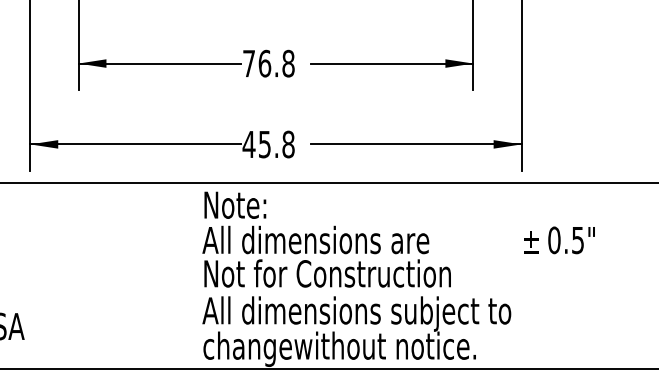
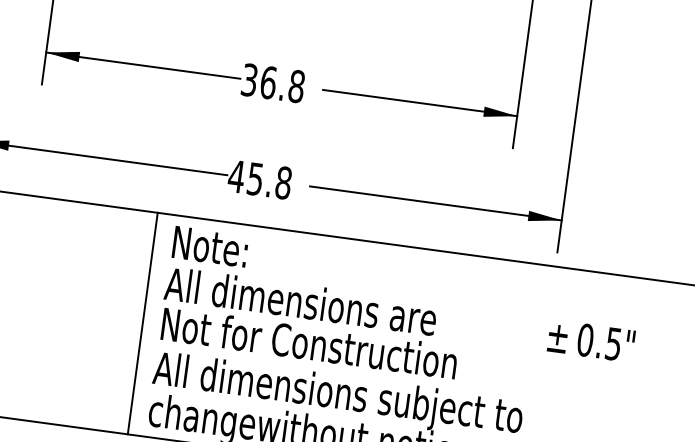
text: (248, 63) -> (248, 79), 76.8 -> 36.8
line: (188, 275) -> (143, 323), added

